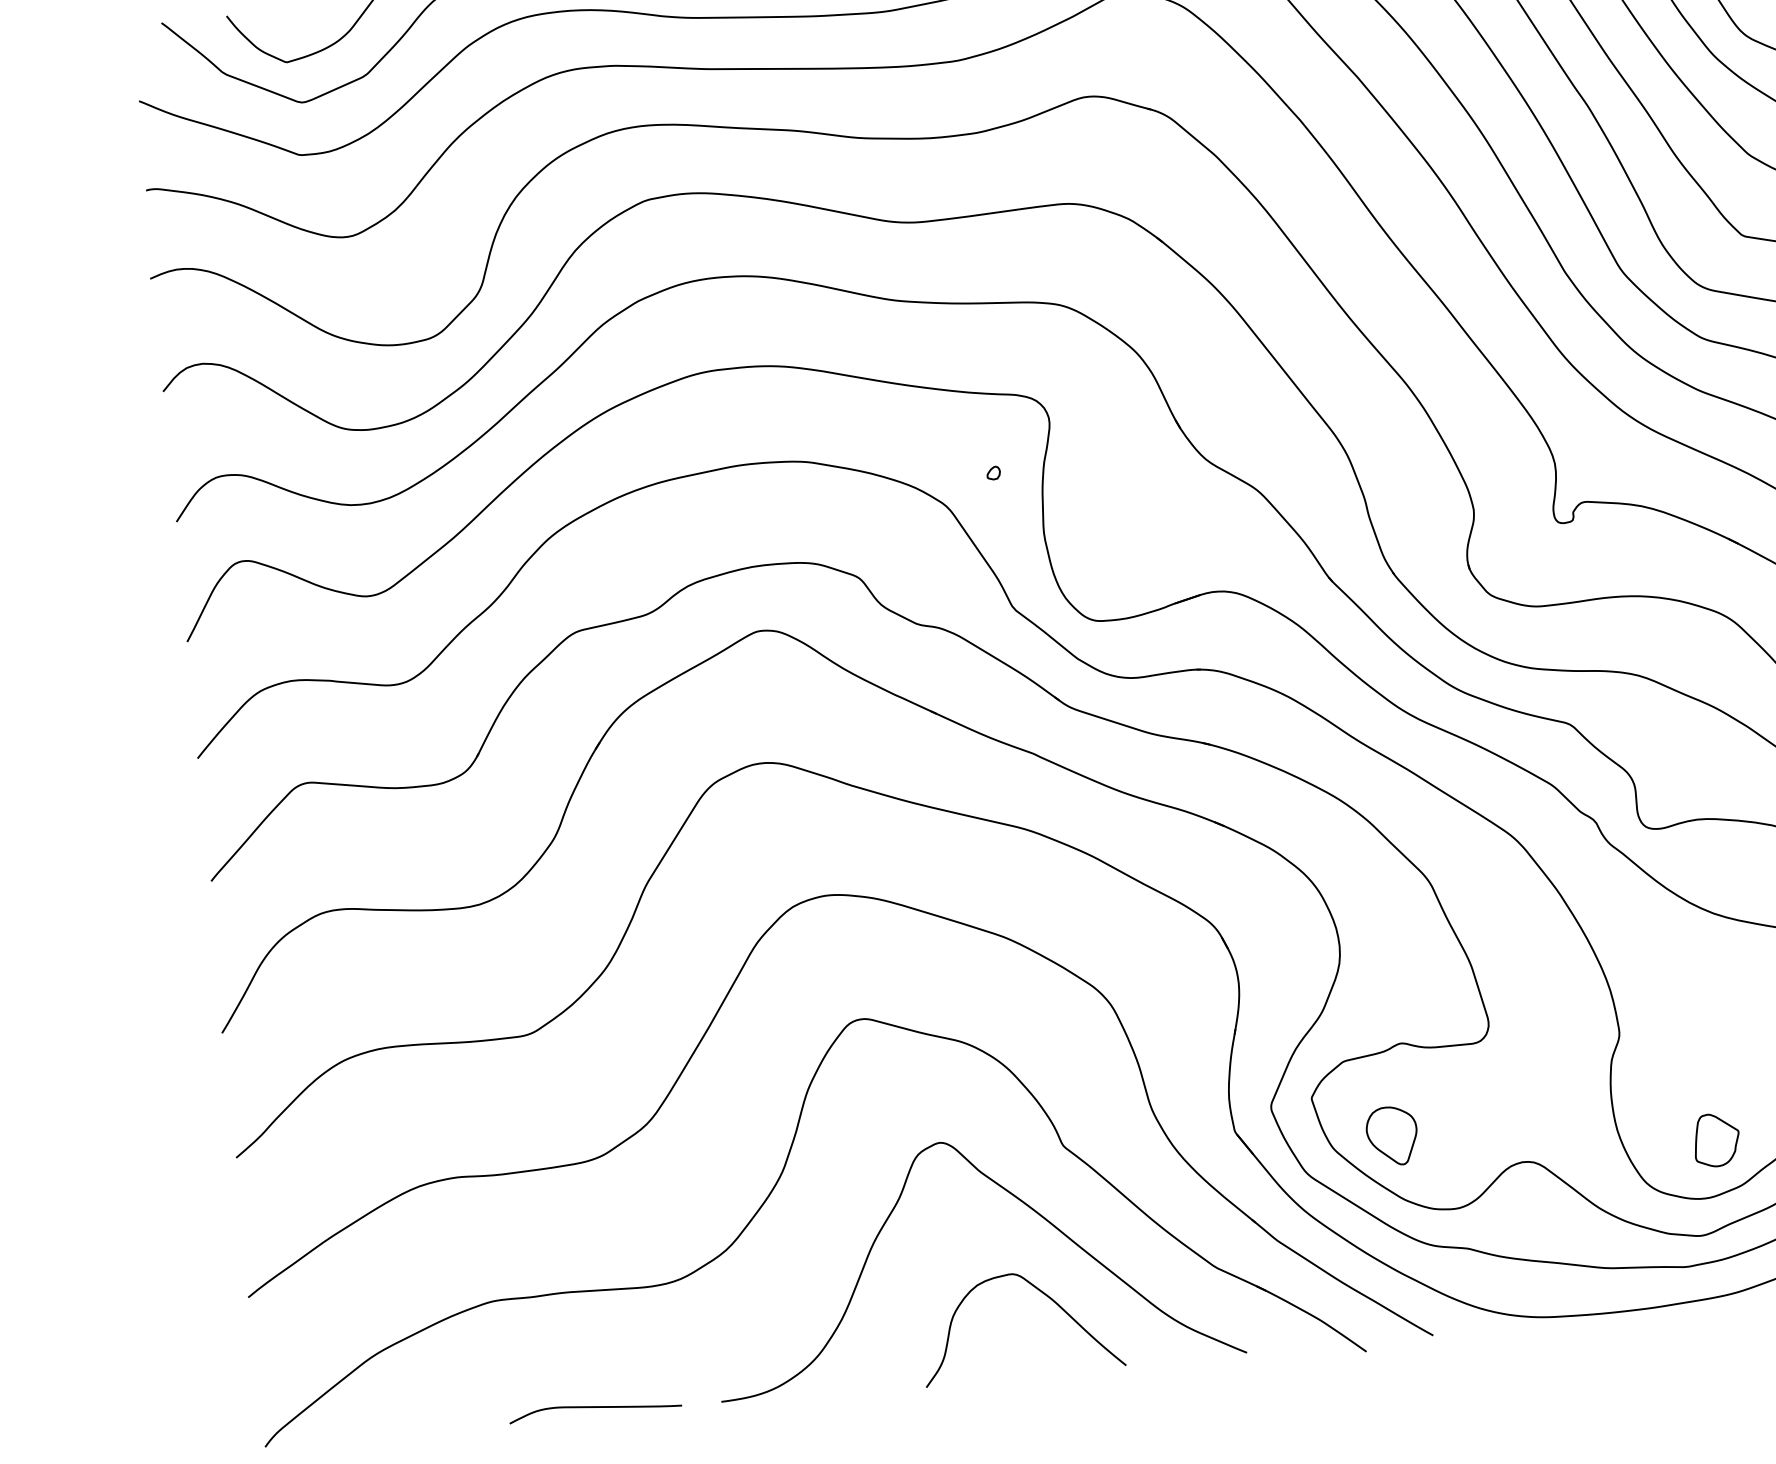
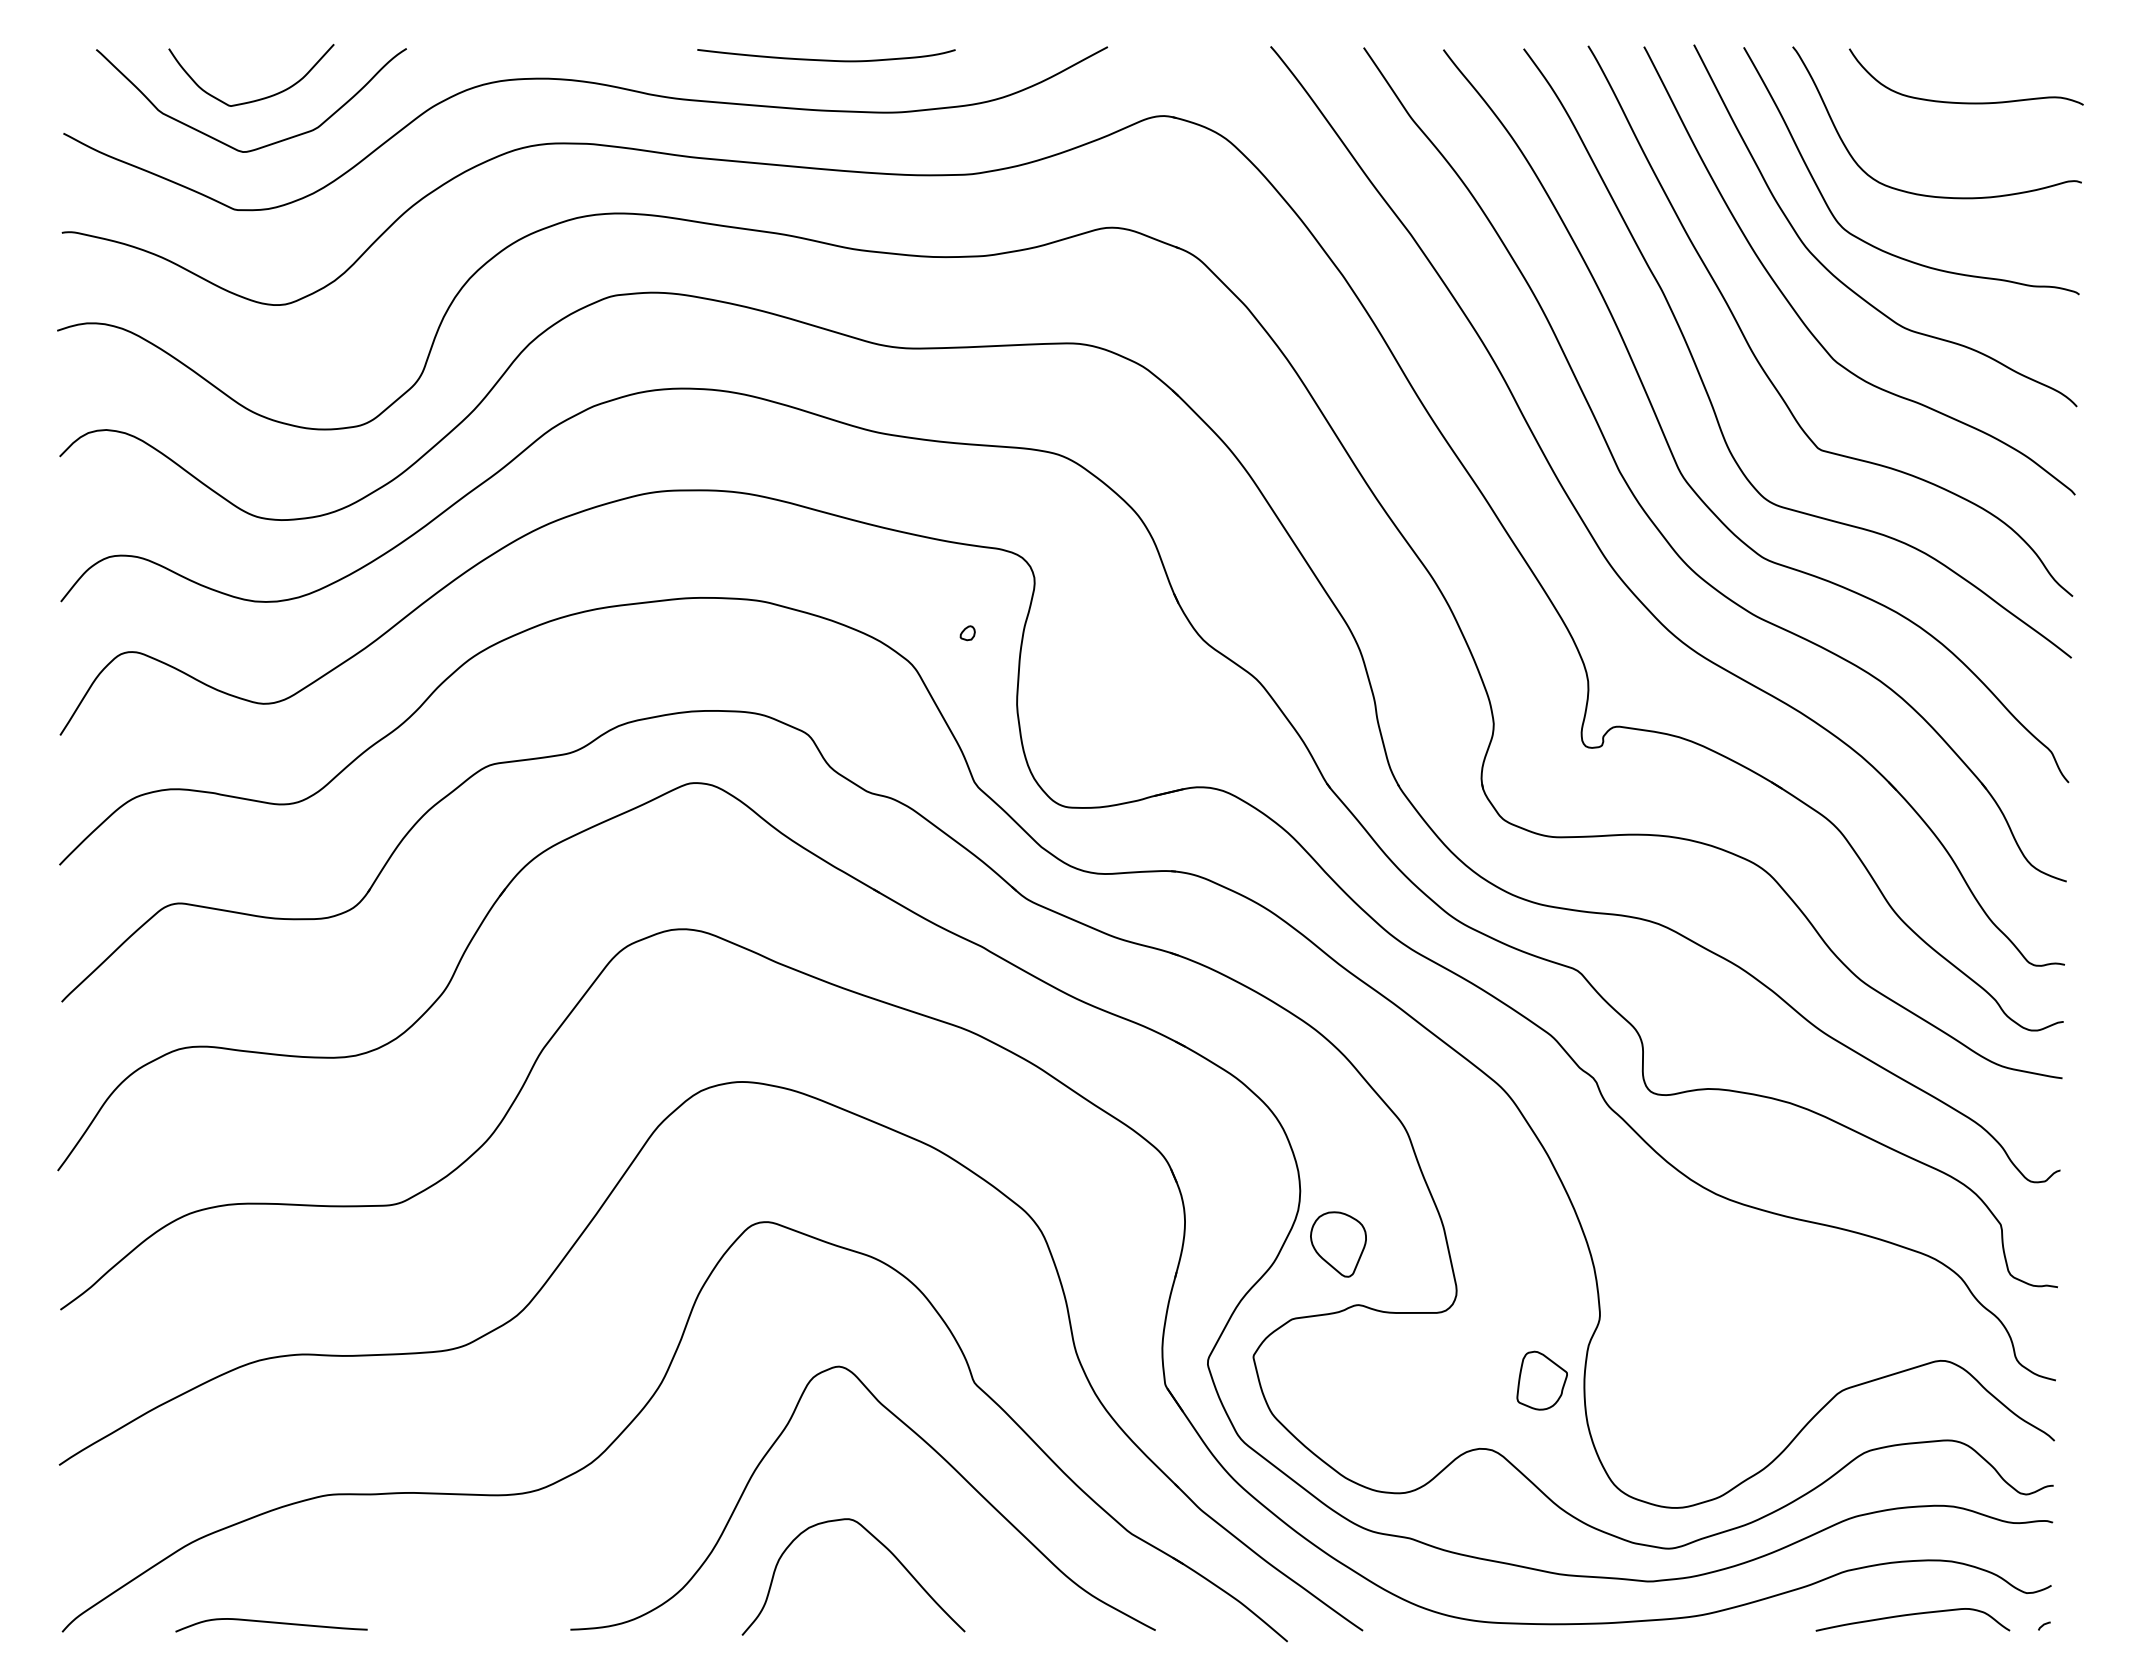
part: (1392, 1136) -> (1338, 1244), moved
part: (1716, 1140) -> (1541, 1380), moved
curve: (1045, 1295) -> (883, 1546), moved
curve: (595, 1408) -> (271, 1623), moved

